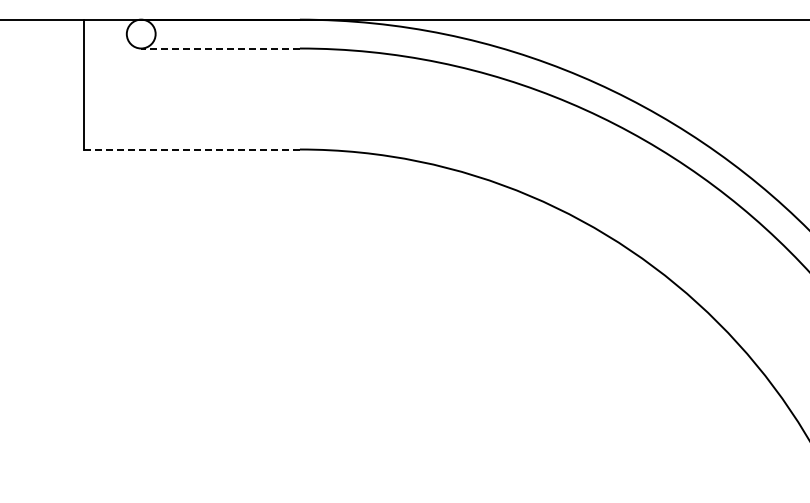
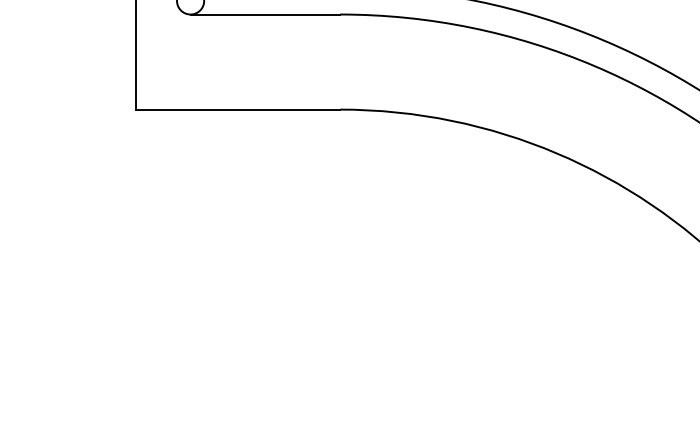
line: (220, 48) -> (265, 14), dashed -> solid
line: (192, 149) -> (238, 109), dashed -> solid

